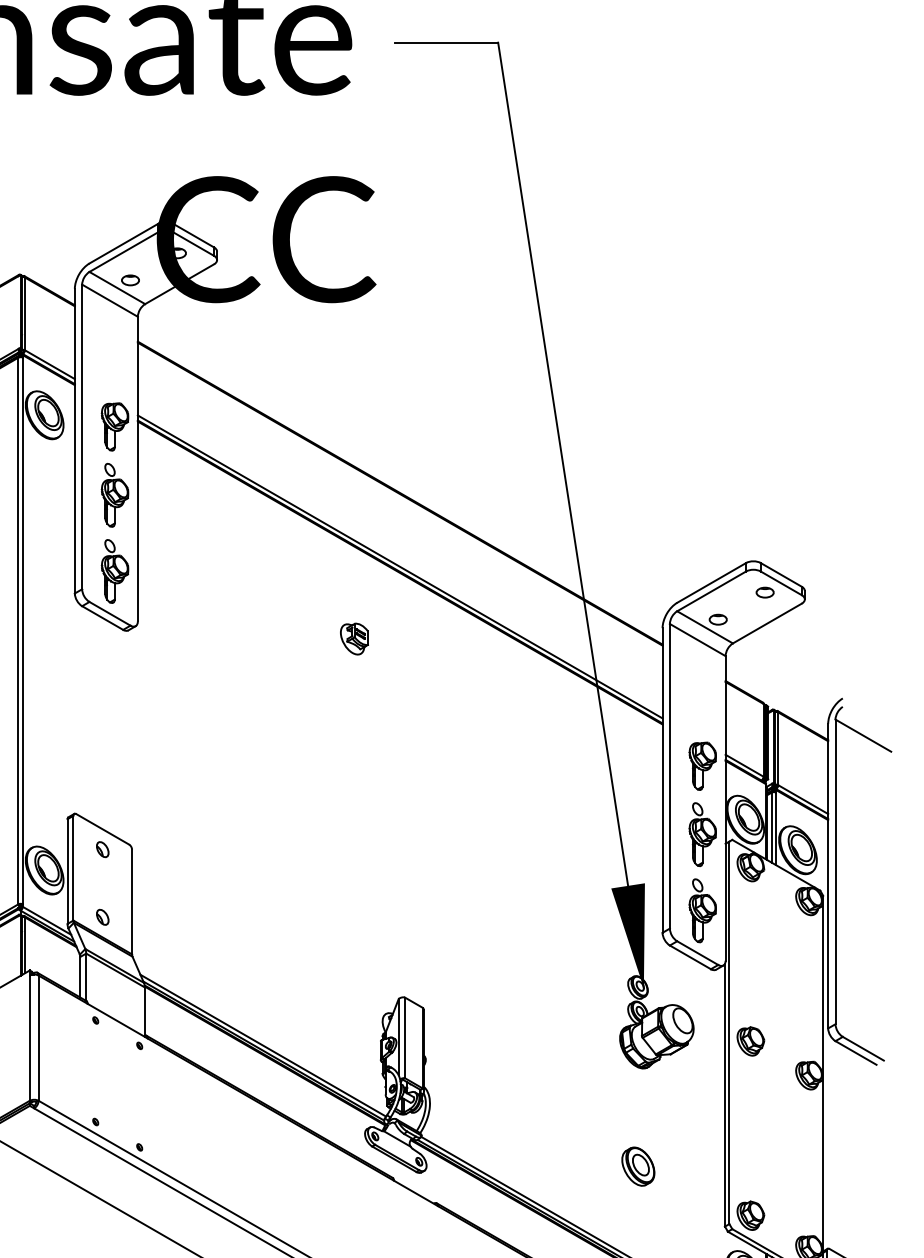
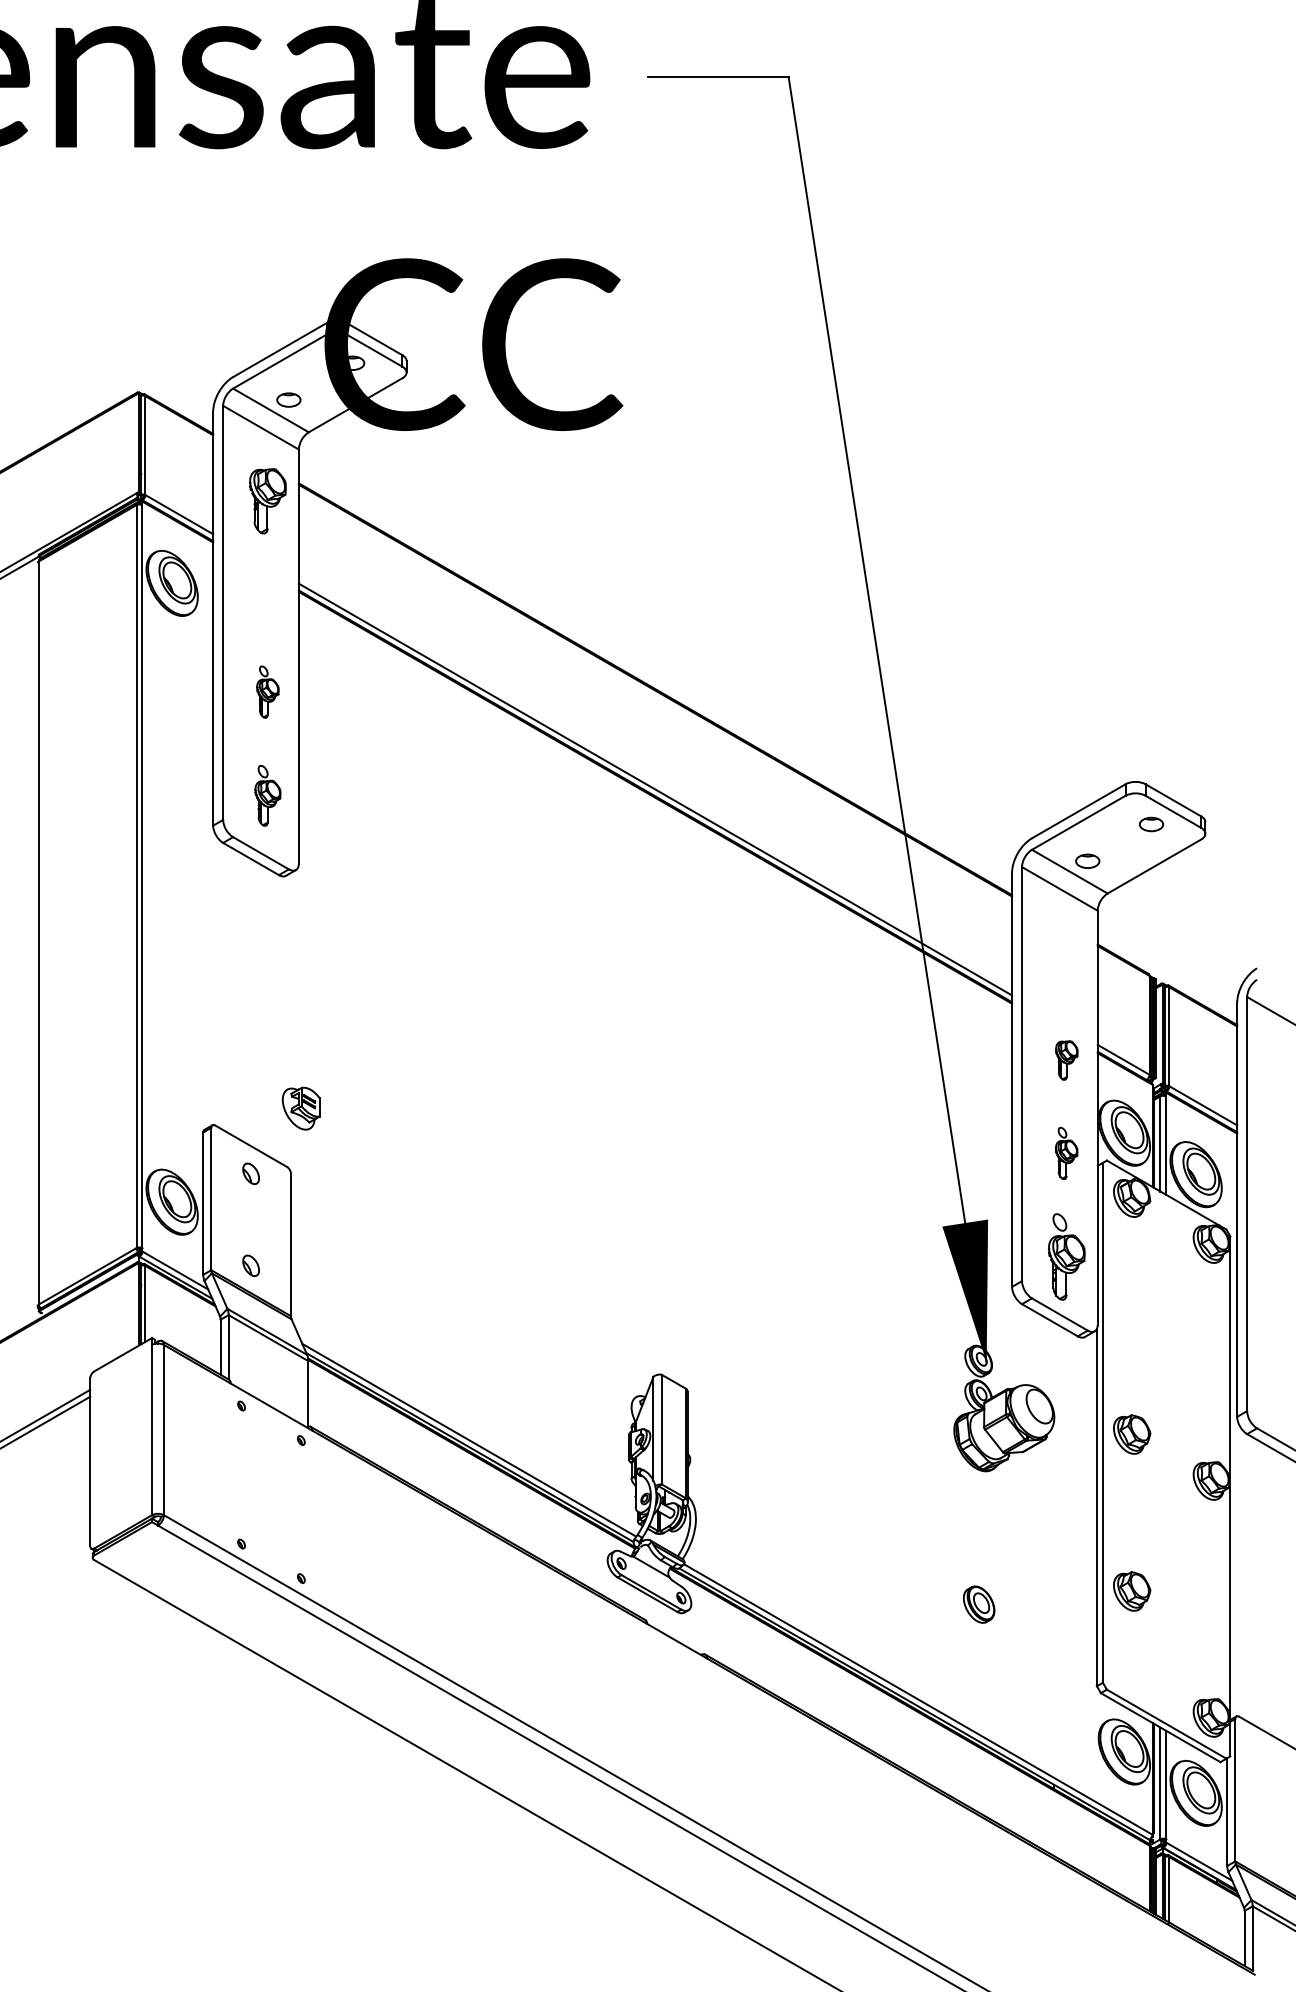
part: (114, 427) -> (267, 501), moved
part: (114, 494) -> (267, 691), size x0.6
part: (114, 571) -> (267, 795), size x0.7
part: (353, 638) -> (300, 1108), moved
part: (702, 766) -> (1066, 1060), size x0.6
part: (702, 834) -> (1066, 1153), size x0.6
part: (637, 1166) -> (978, 1604), size x0.7
part: (751, 1215) -> (1132, 1591), moved

